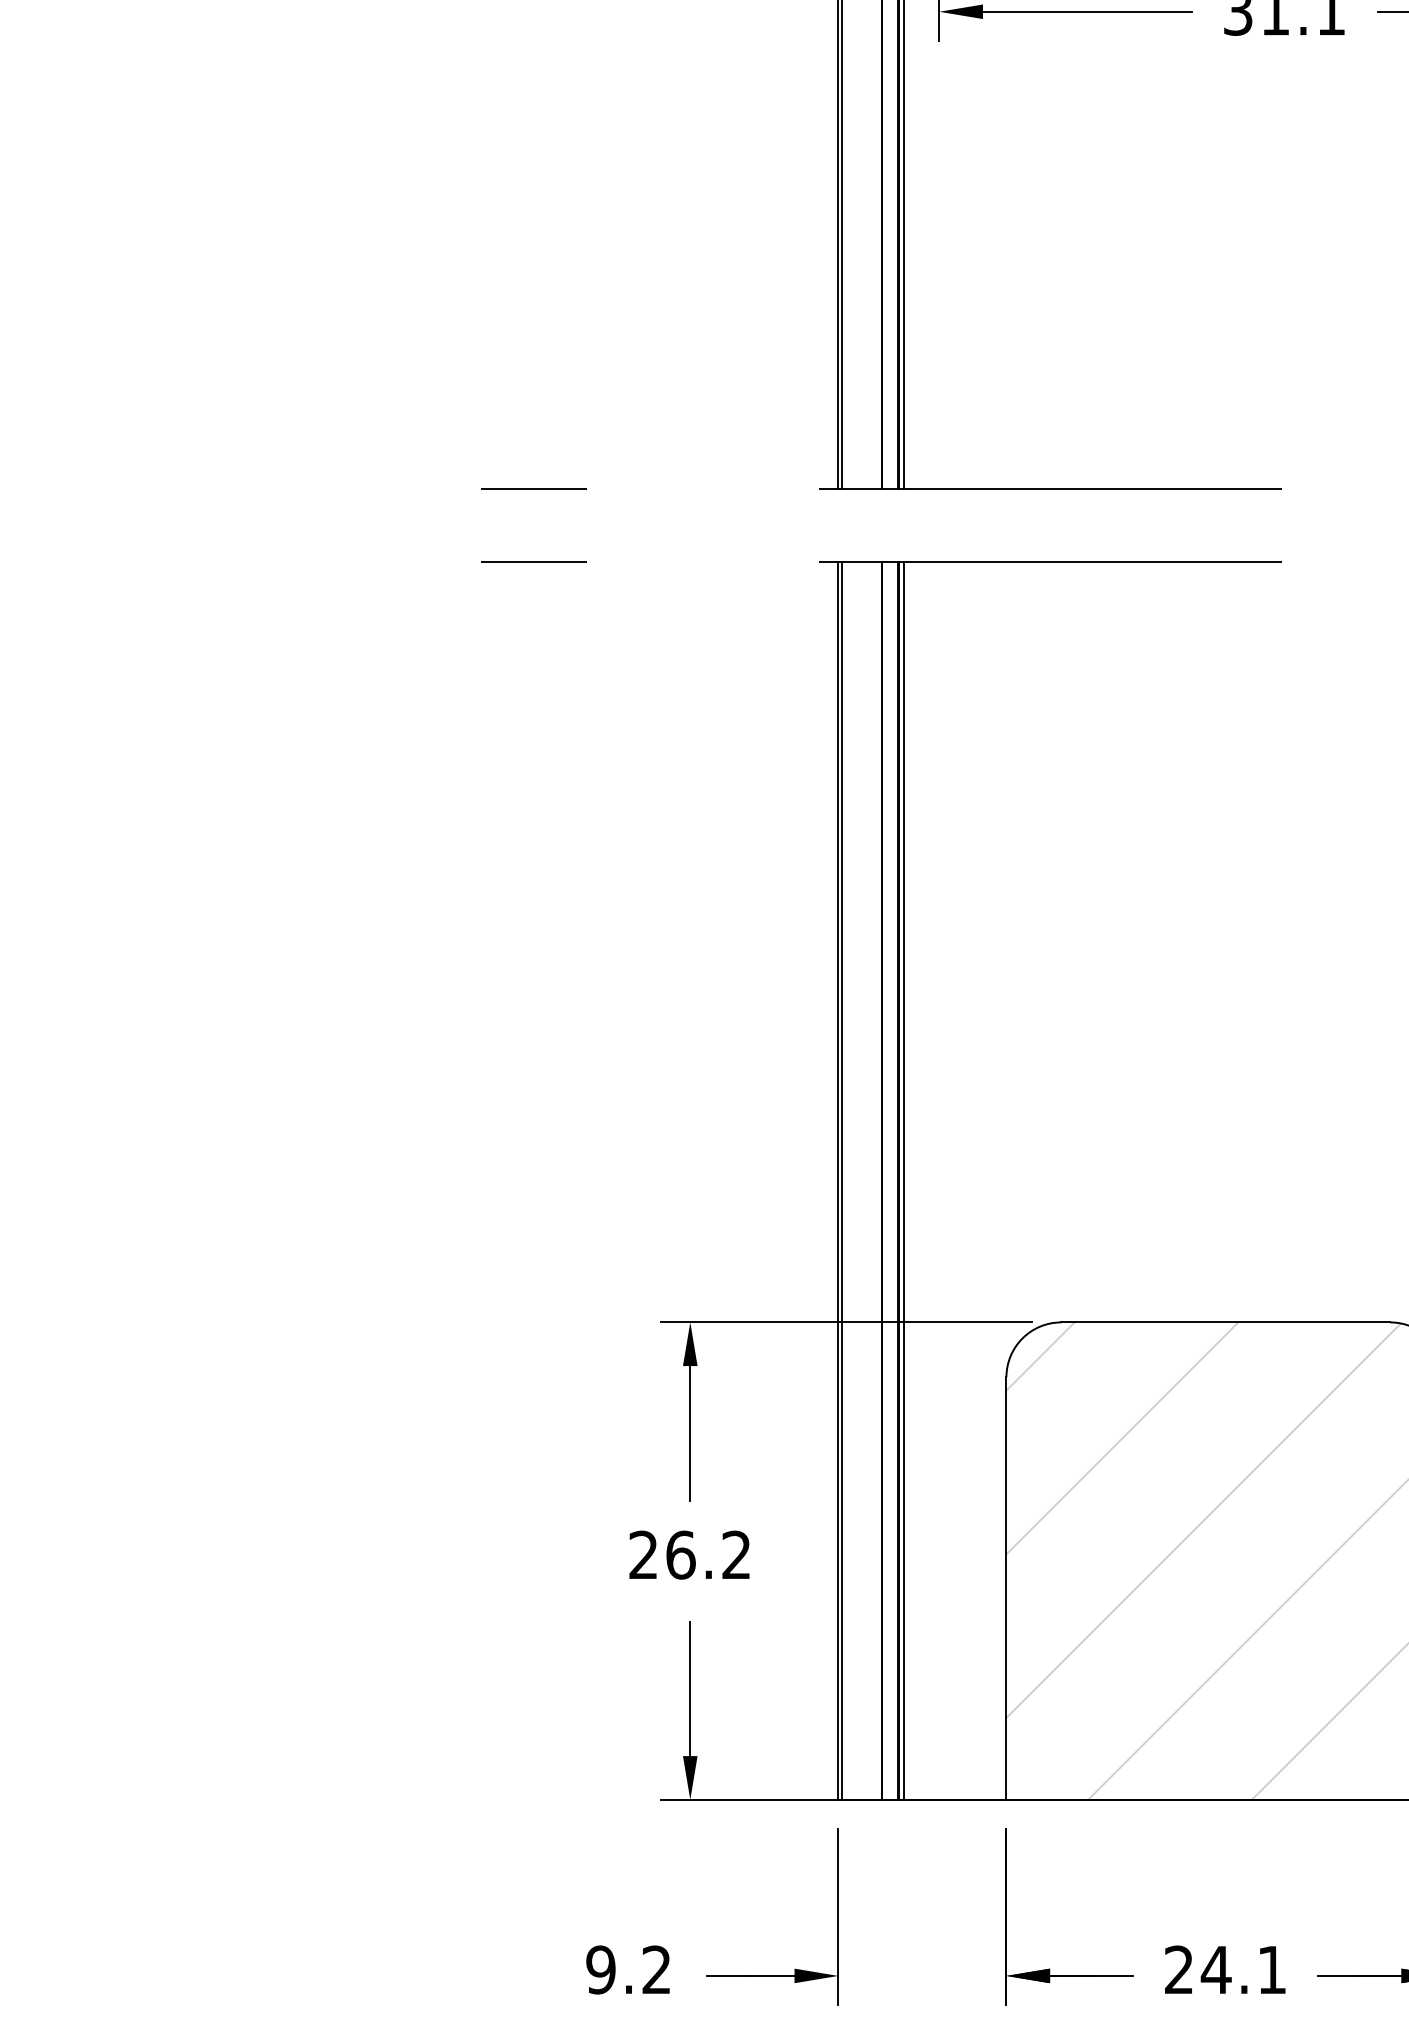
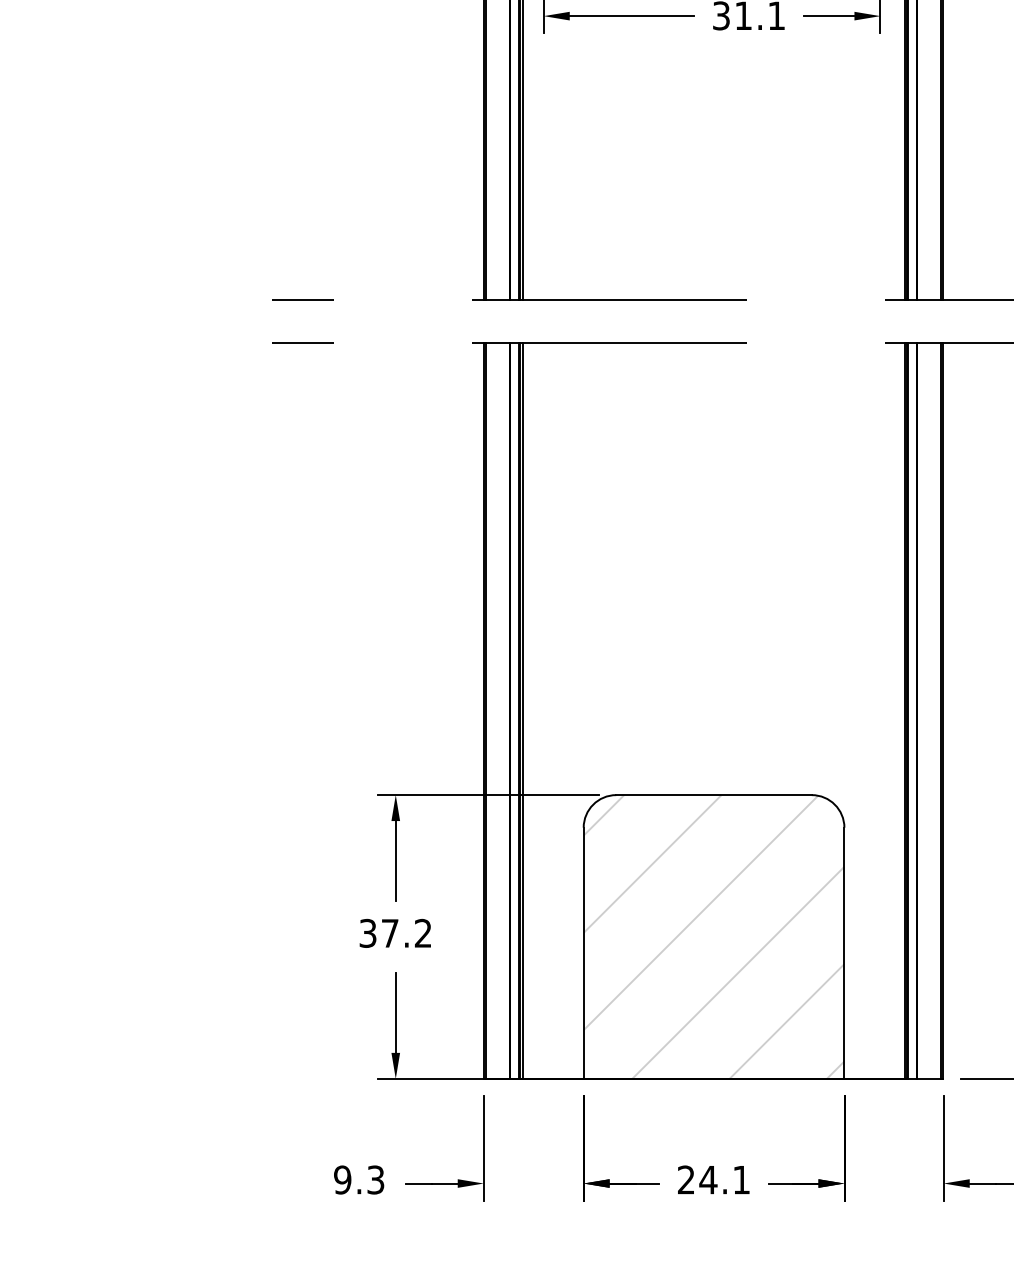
text: (662, 1553) -> (379, 932), 26.2 -> 37.2
text: (656, 1969) -> (375, 1179), 9.2 -> 9.3

